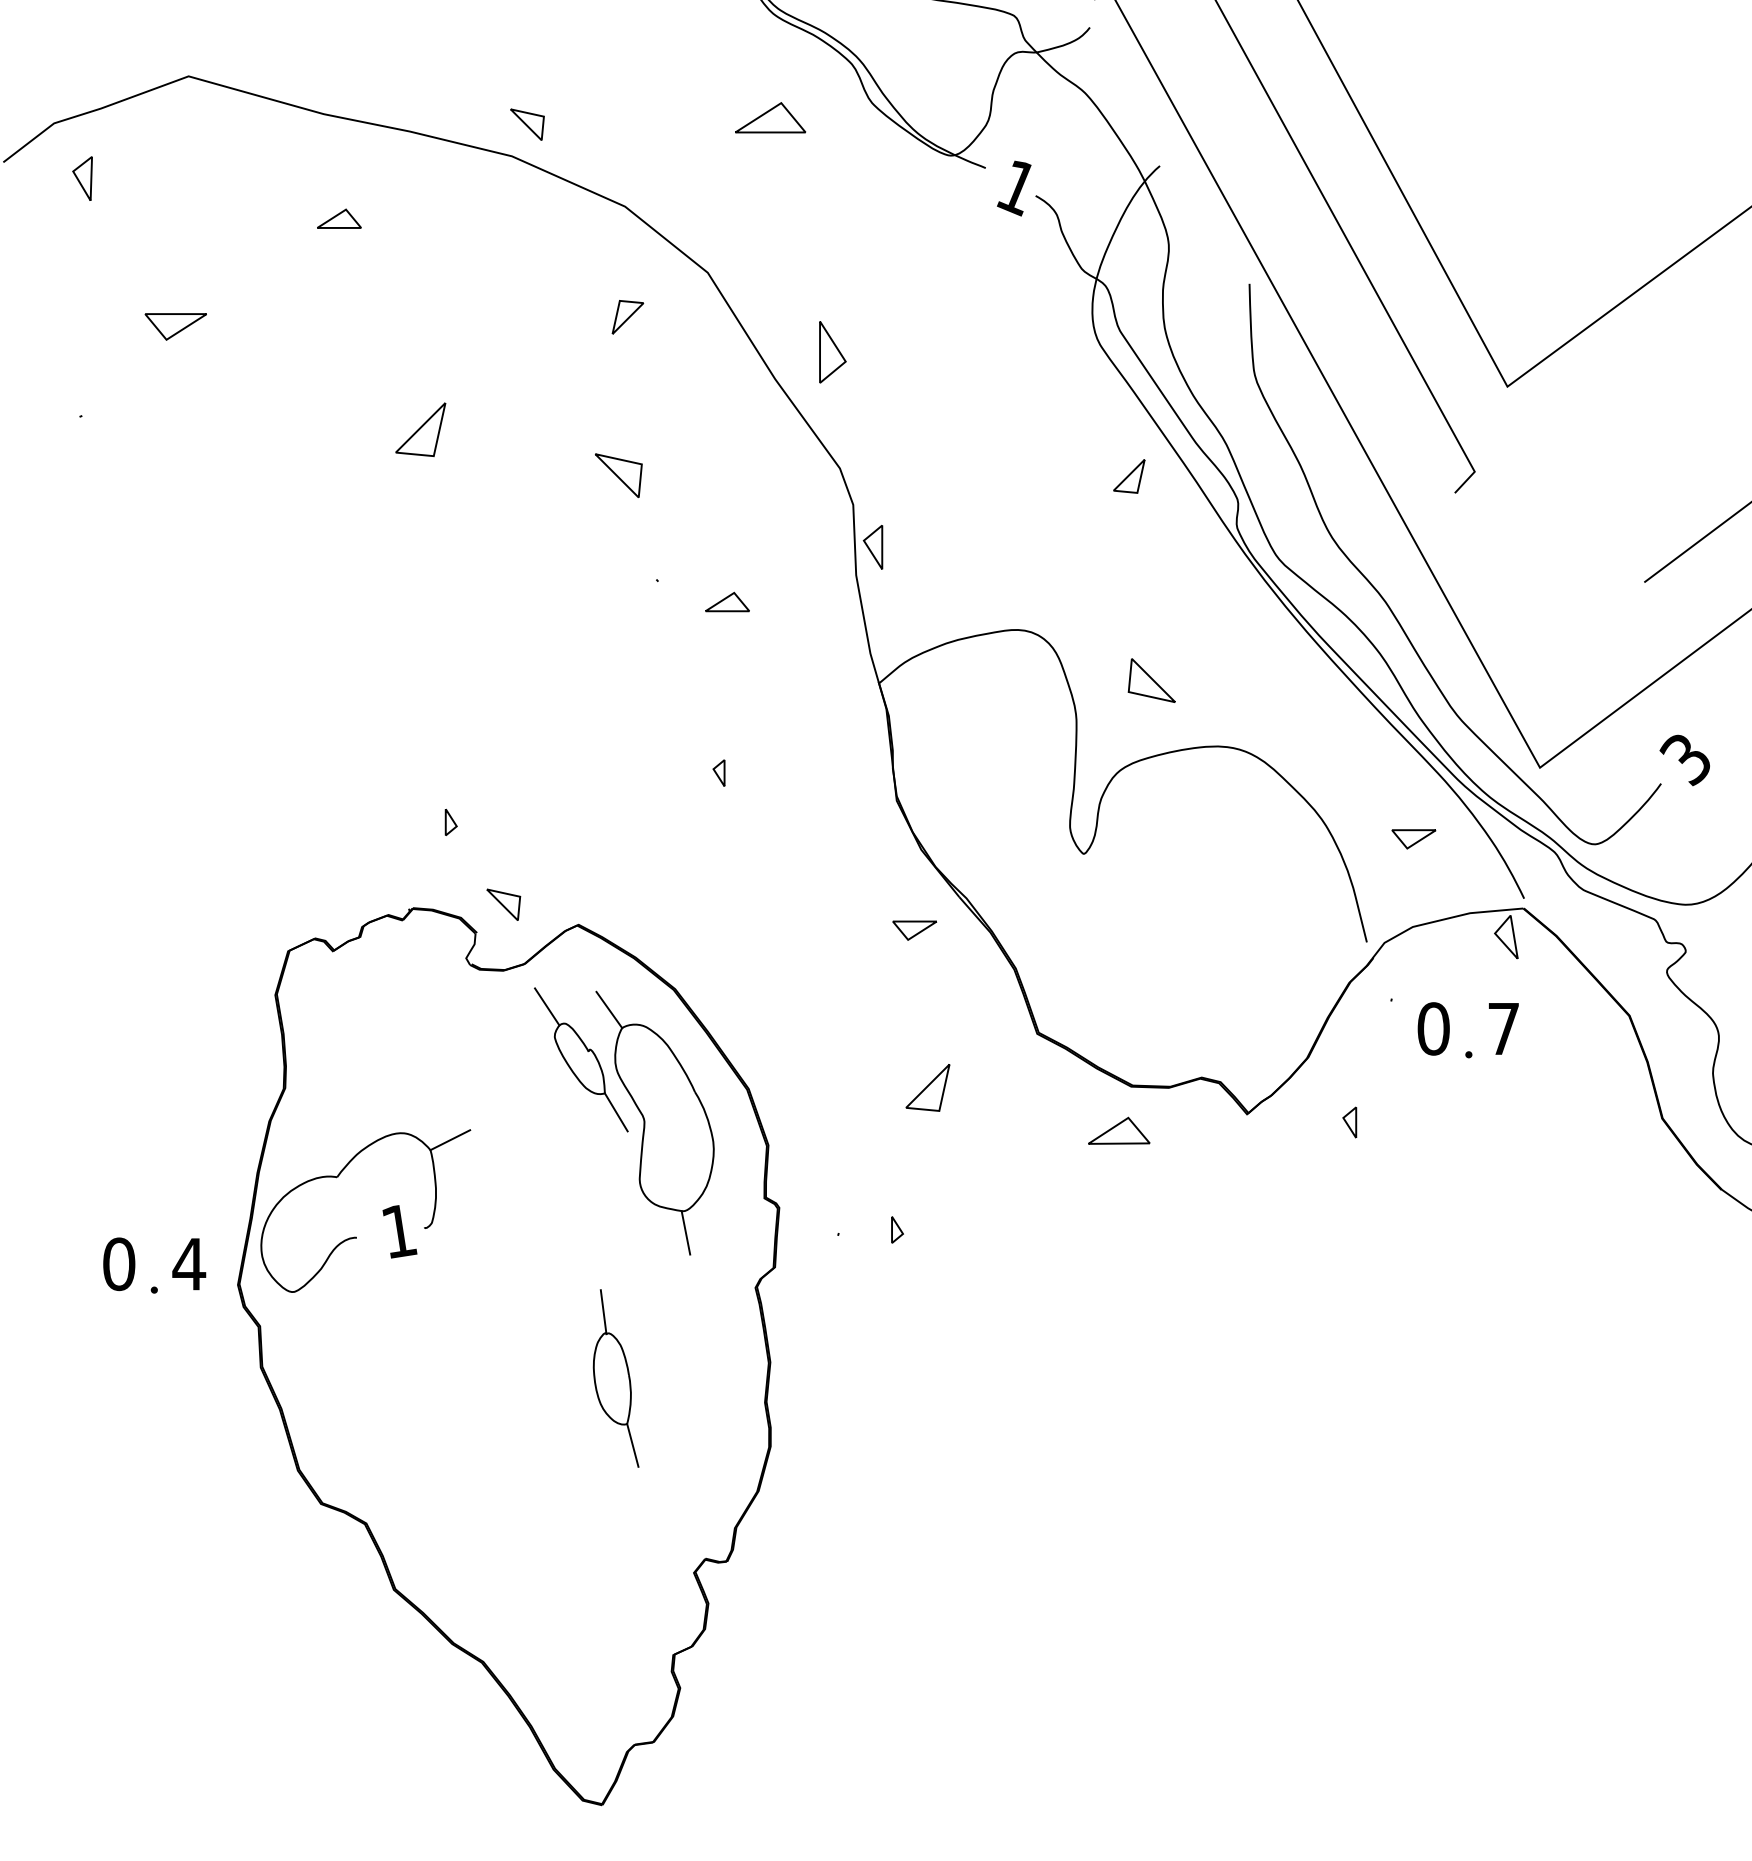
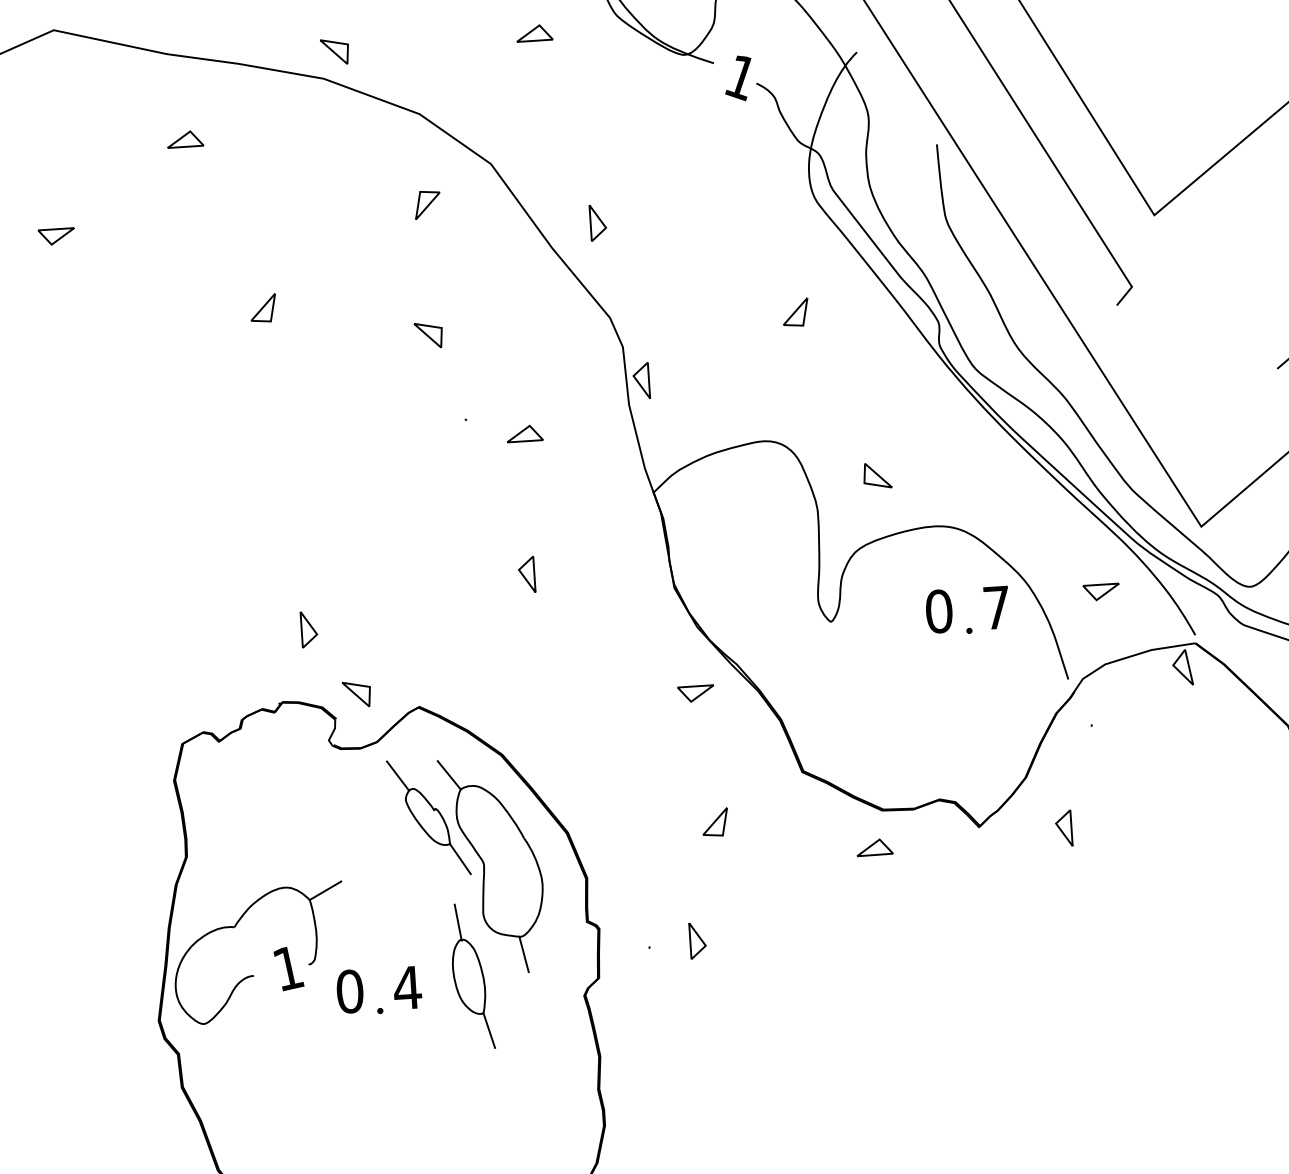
part: (770, 117) -> (534, 33), size x0.62
part: (175, 326) -> (56, 236), size x0.71
part: (833, 352) -> (598, 222), size x0.71
part: (420, 429) -> (263, 308), size x0.62
part: (618, 475) -> (428, 335), size x0.71
part: (1129, 476) -> (795, 312), moved
part: (1151, 680) -> (877, 475), size x0.71
part: (718, 772) -> (526, 574), size x1.67
part: (451, 822) -> (309, 629), size x1.67
part: (1449, 1030) -> (952, 611), moved
part: (927, 1087) -> (714, 822), size x0.71
part: (1349, 1122) -> (1063, 828), size x1.43
part: (1118, 1130) -> (874, 847), size x0.71
part: (897, 1229) -> (697, 940), size x1.67
part: (172, 1270) -> (394, 993), moved
part: (615, 1378) -> (471, 976), moved

